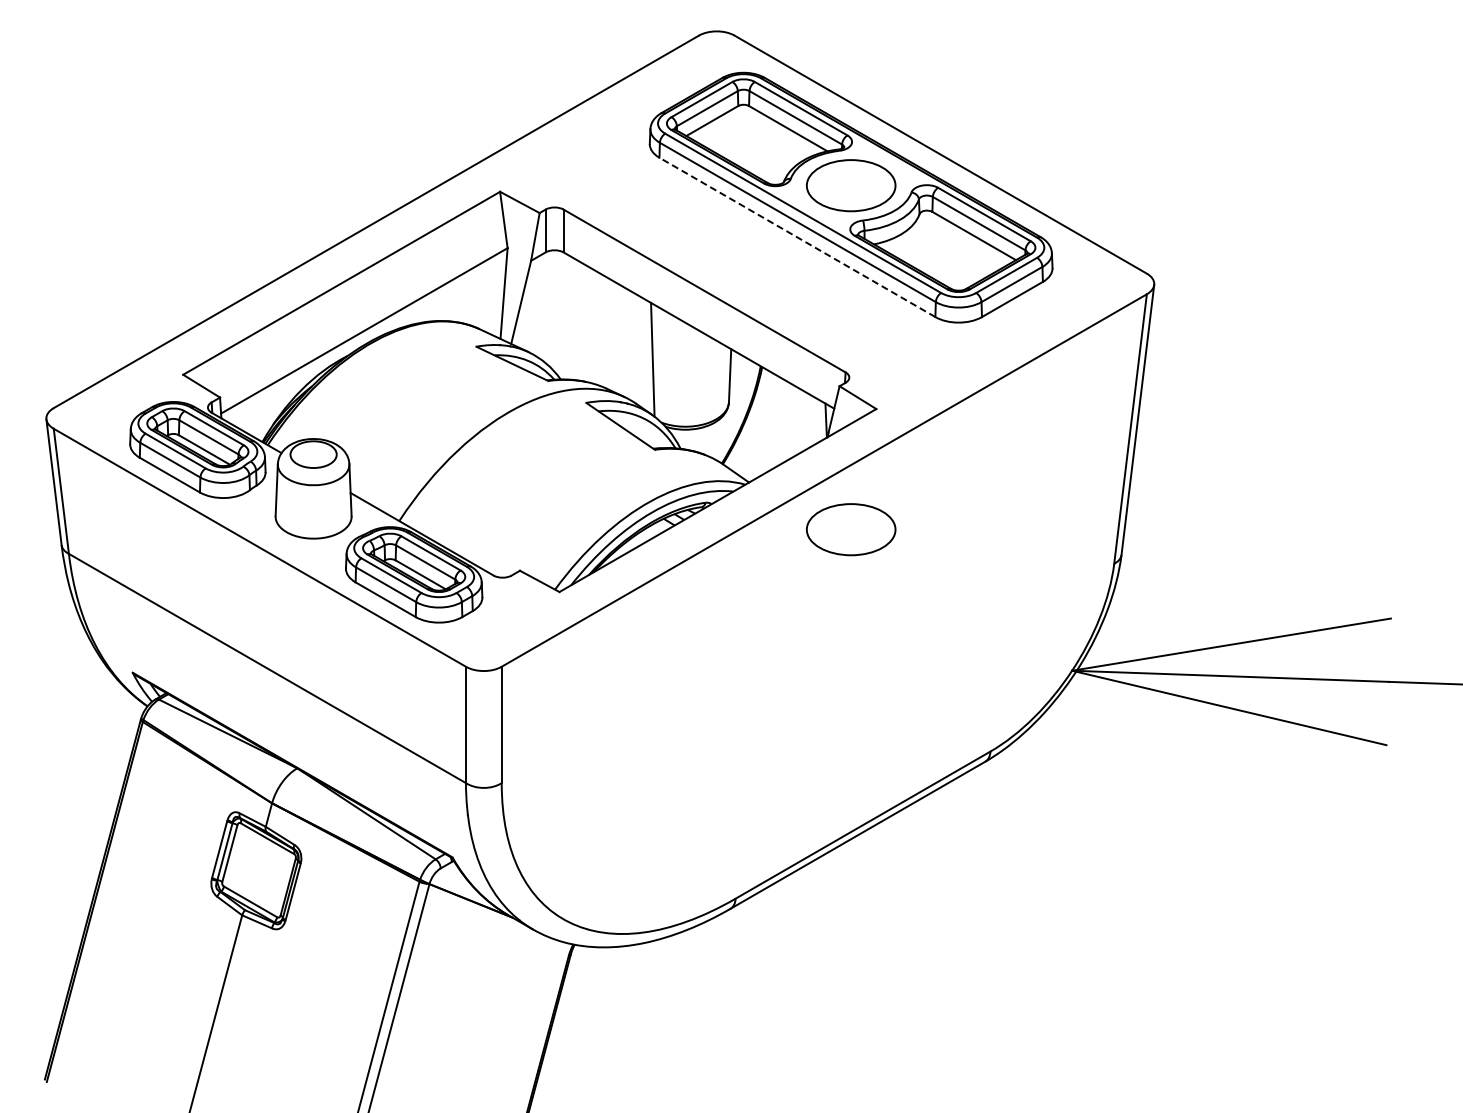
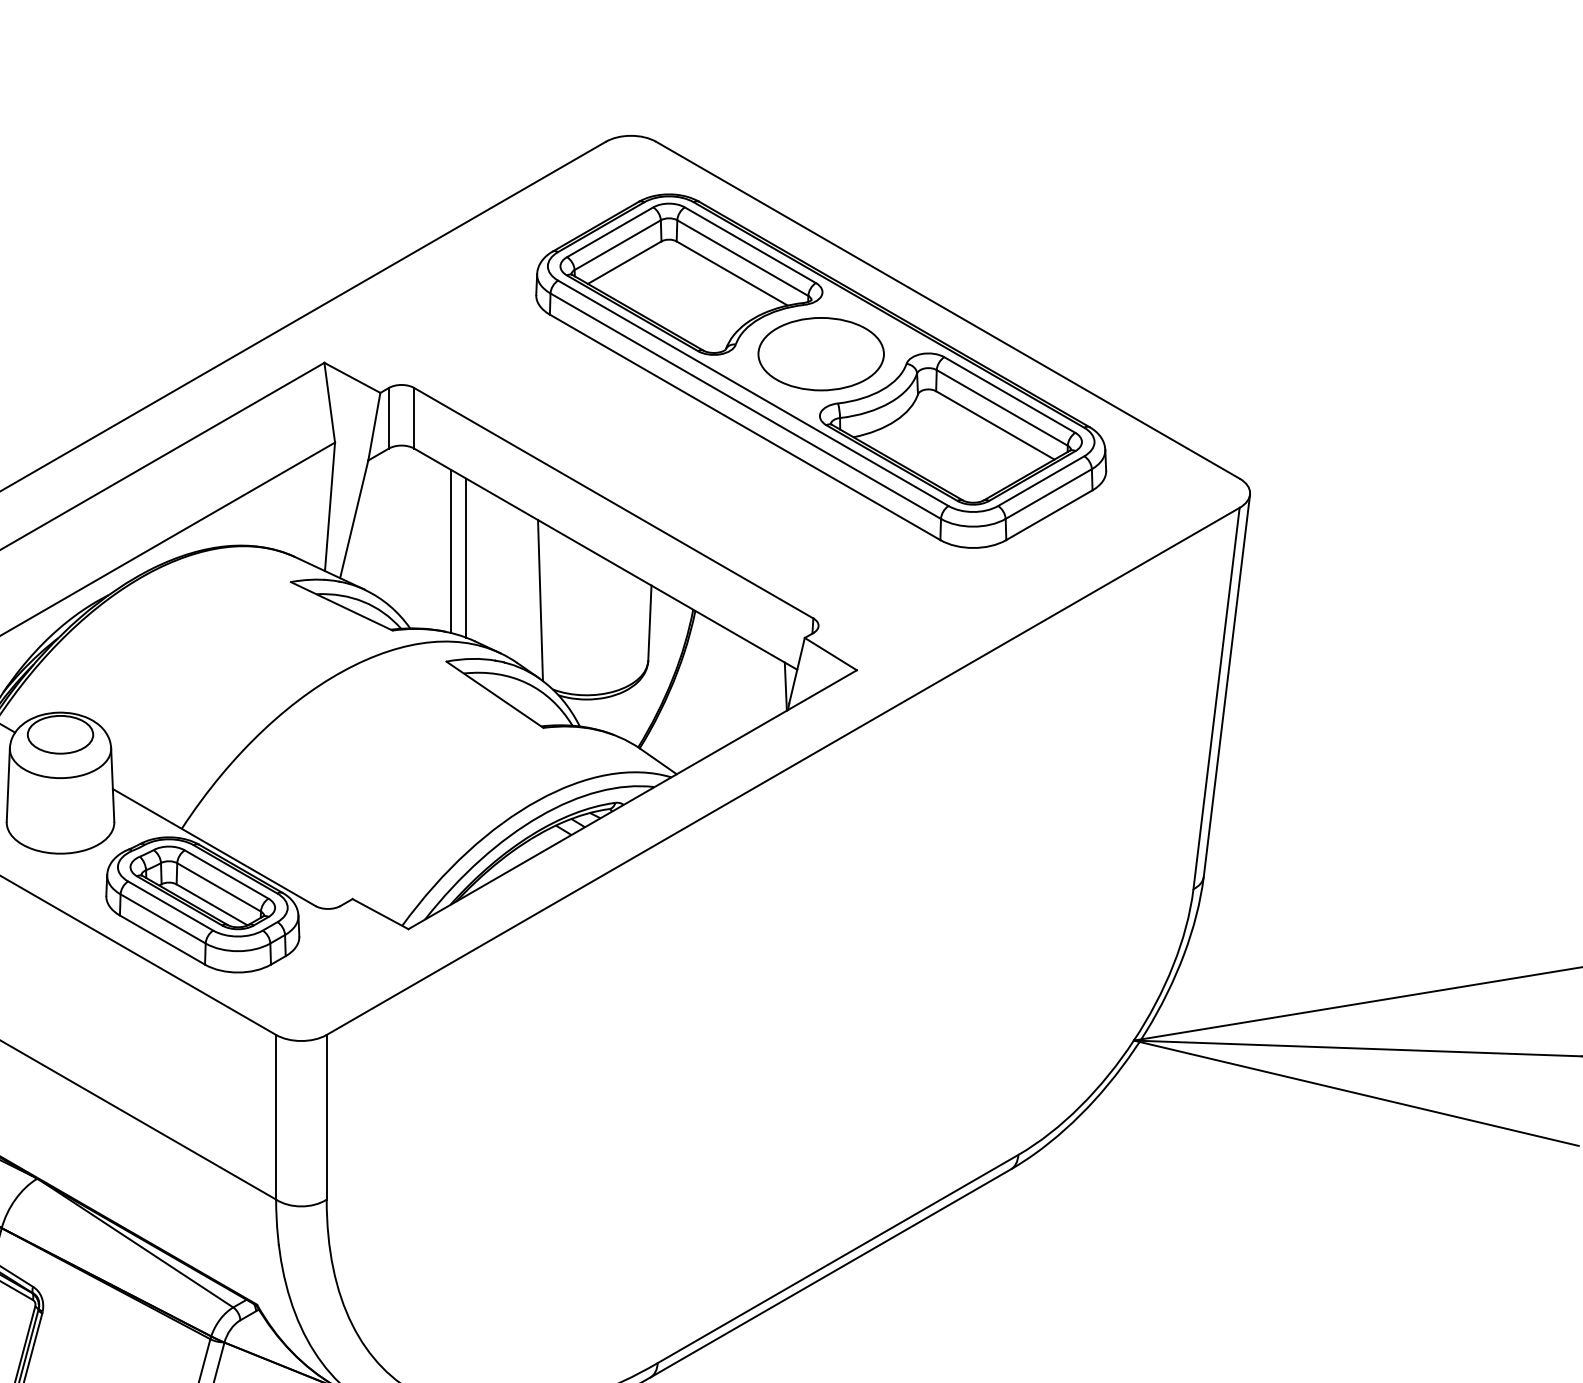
line: (796, 237) -> (743, 427), dashed -> solid
line: (589, 324) -> (450, 550), added
line: (600, 329) -> (466, 557), added
part: (851, 529) -> (821, 840), removed

